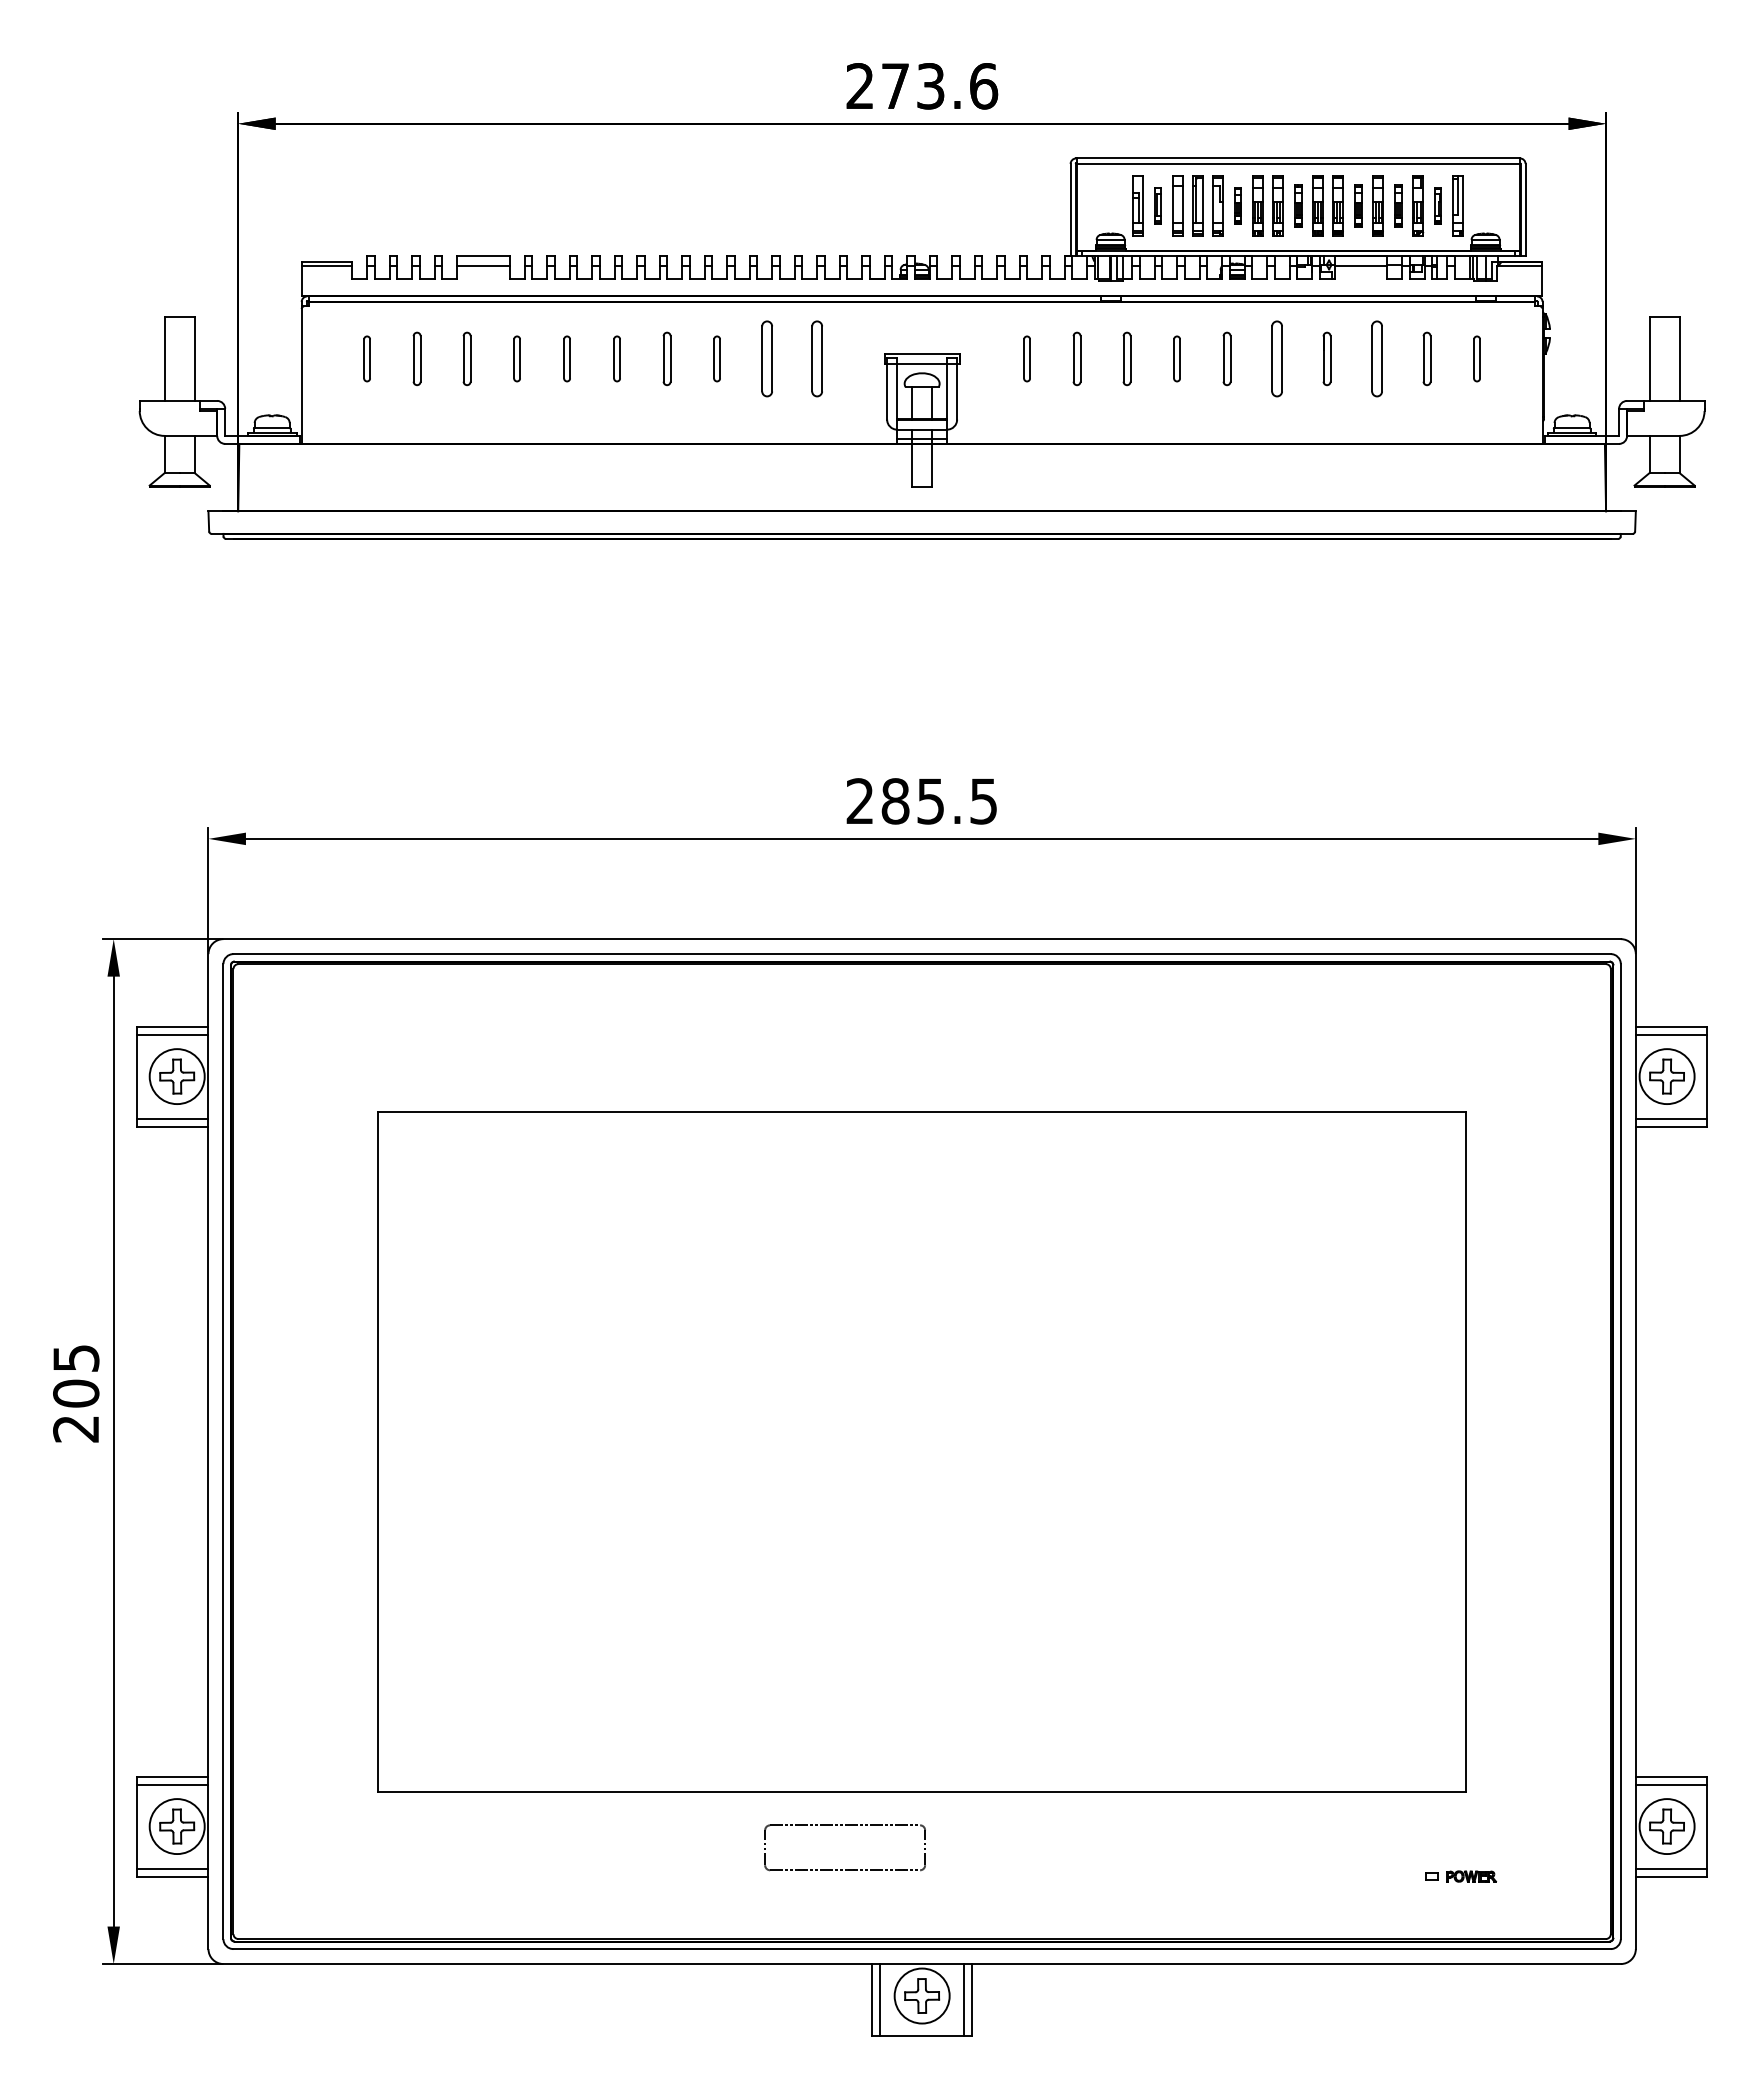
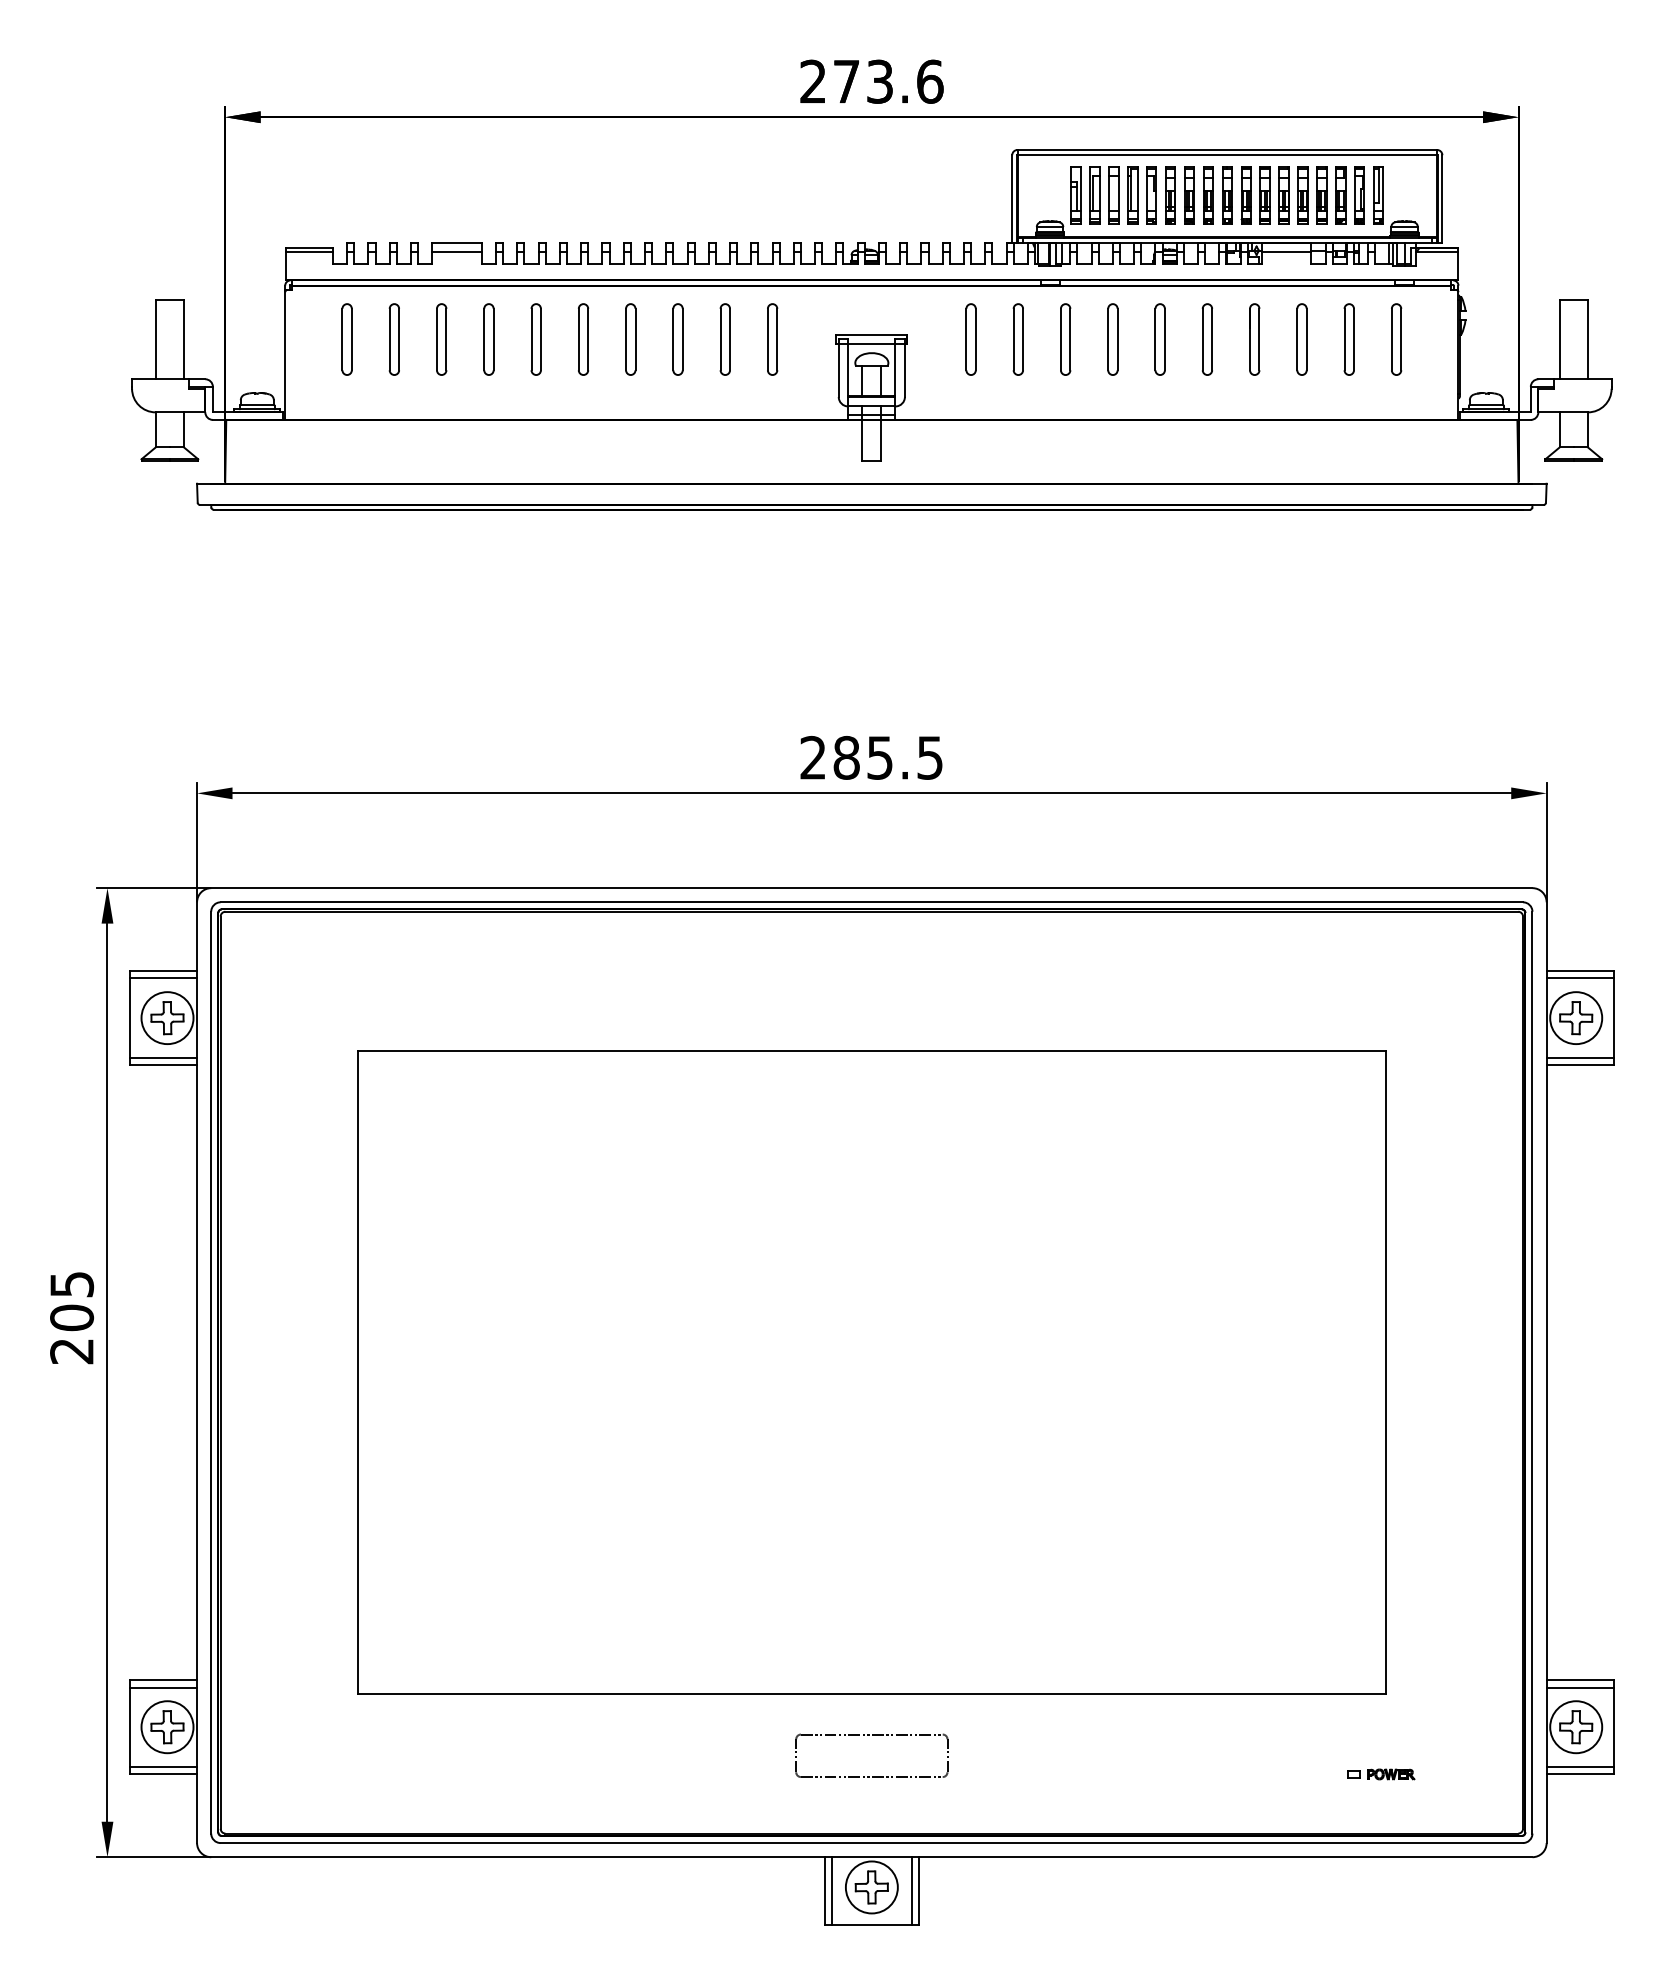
part: (1157, 205) -> (1094, 194), size x1.67
part: (1237, 205) -> (1170, 194), size x1.67
part: (1297, 205) -> (1226, 194), size x1.43
part: (1357, 205) -> (1283, 194), size x1.43
part: (1397, 205) -> (1321, 194), size x1.43
part: (1437, 205) -> (1359, 194), size x1.67
part: (366, 358) -> (346, 339), size x1.67
part: (416, 358) -> (393, 339), size x1.43
part: (466, 358) -> (441, 339), size x1.43
part: (516, 358) -> (488, 339), size x1.67
part: (566, 358) -> (535, 339), size x1.67
part: (616, 358) -> (582, 339), size x1.67
part: (666, 358) -> (630, 339), size x1.43
part: (716, 358) -> (677, 339), size x1.67
part: (1026, 358) -> (970, 339), size x1.67
part: (1076, 358) -> (1017, 339), size x1.43
part: (1126, 358) -> (1065, 339), size x1.43
part: (1176, 358) -> (1112, 339), size x1.67
part: (1226, 358) -> (1159, 339), size x1.43
part: (1326, 358) -> (1254, 339), size x1.43
part: (1426, 358) -> (1348, 339), size x1.43
part: (1476, 358) -> (1395, 339), size x1.67
part: (845, 1825) -> (872, 1734), moved

